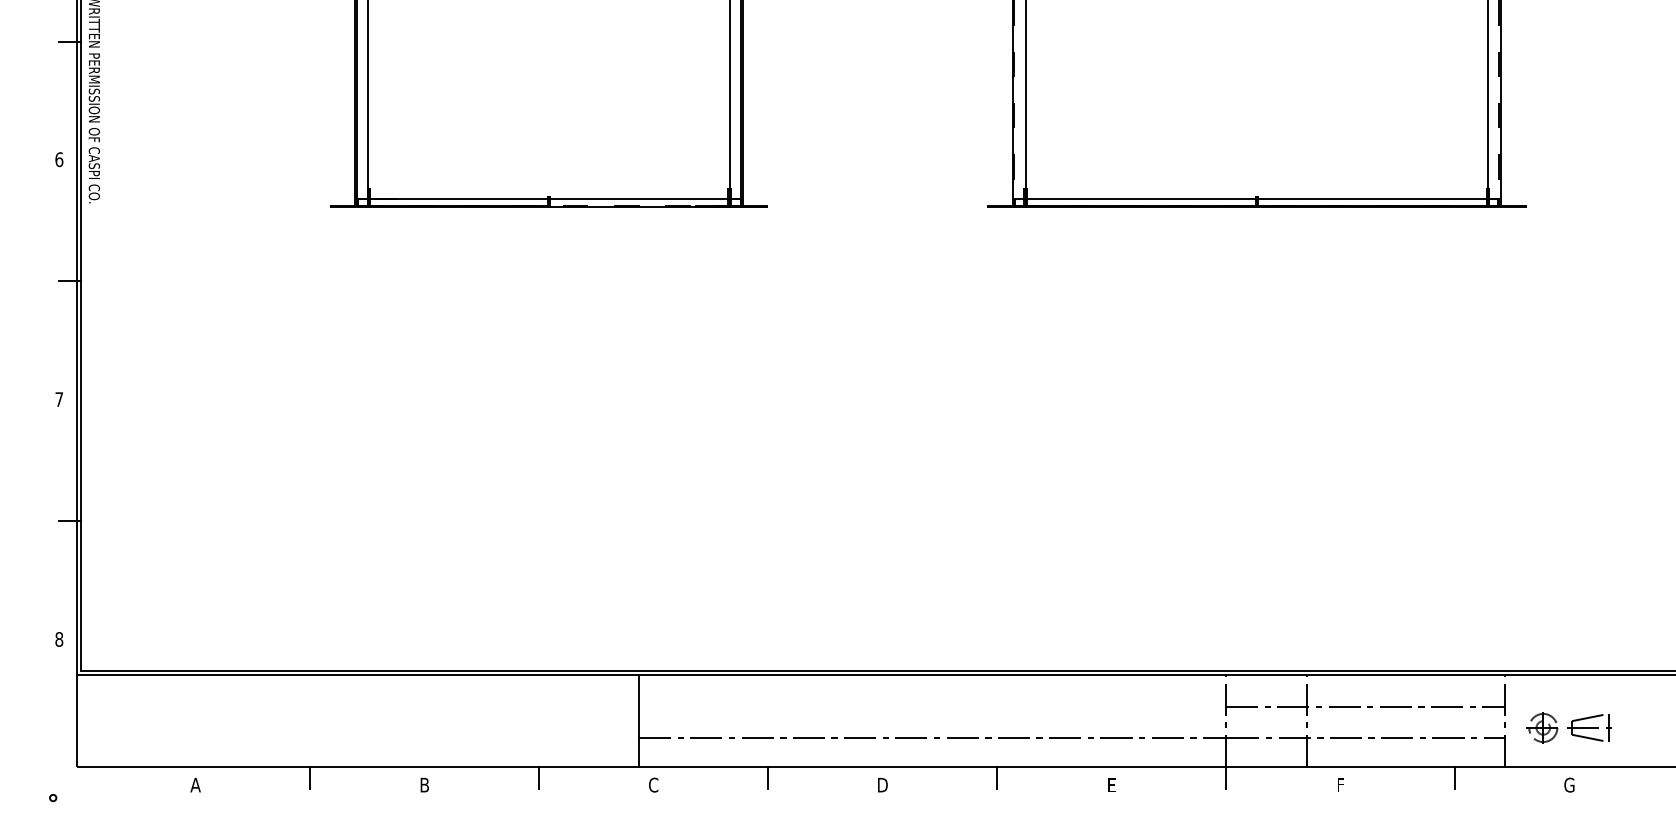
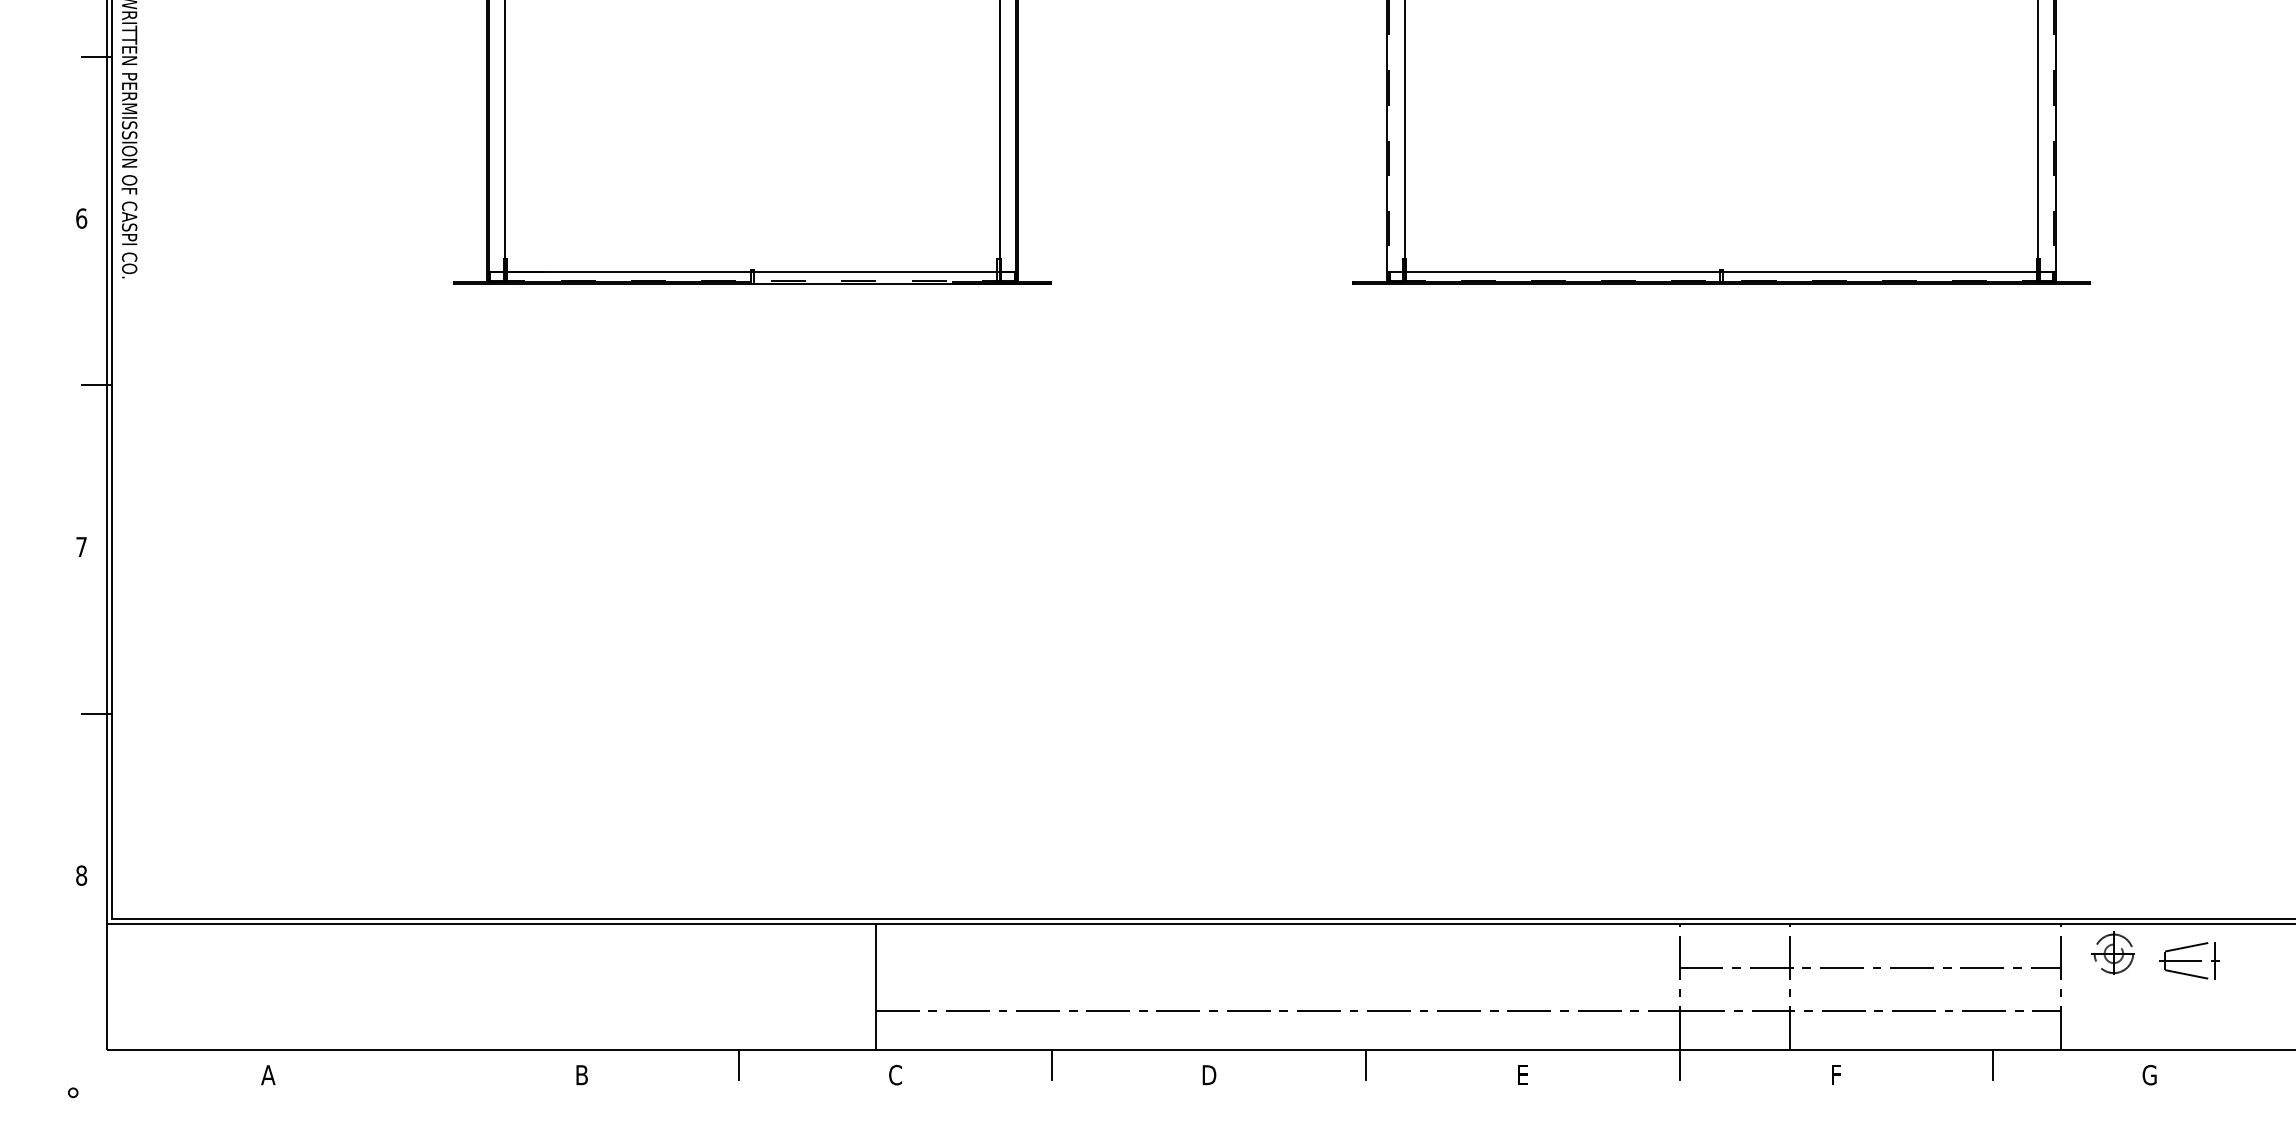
part: (1542, 726) -> (2112, 952), moved
part: (1589, 727) -> (2189, 960), moved
line: (310, 777) -> (425, 1064), removed

